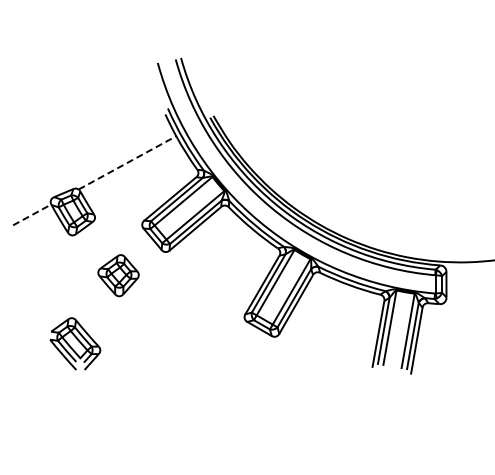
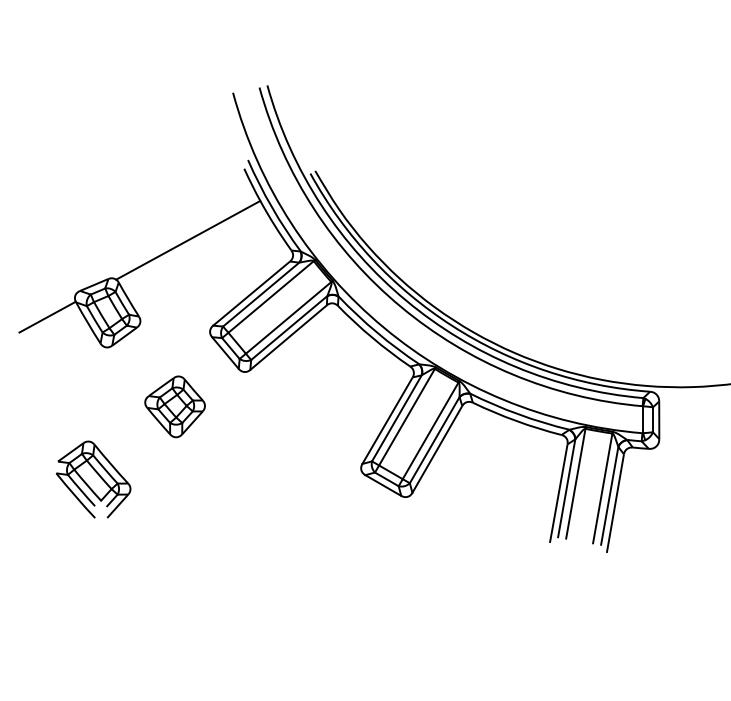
line: (127, 162) -> (188, 239), dashed -> solid
line: (32, 214) -> (48, 316), dashed -> solid
part: (75, 343) -> (93, 478), moved

